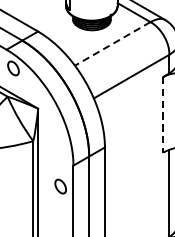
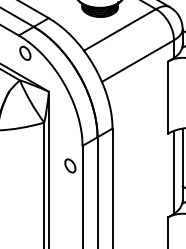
line: (112, 43) -> (119, 29), dashed -> solid
line: (163, 115) -> (168, 98), dashed -> solid

